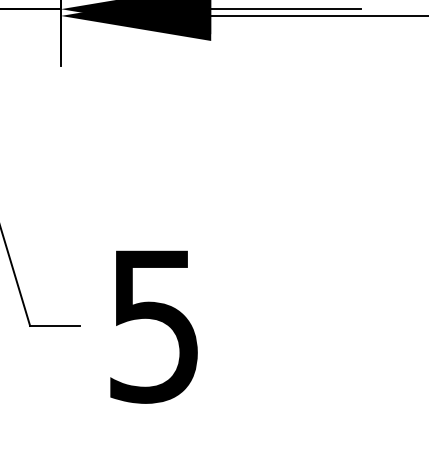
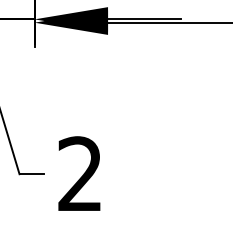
text: (152, 326) -> (79, 174), 5 -> 2

